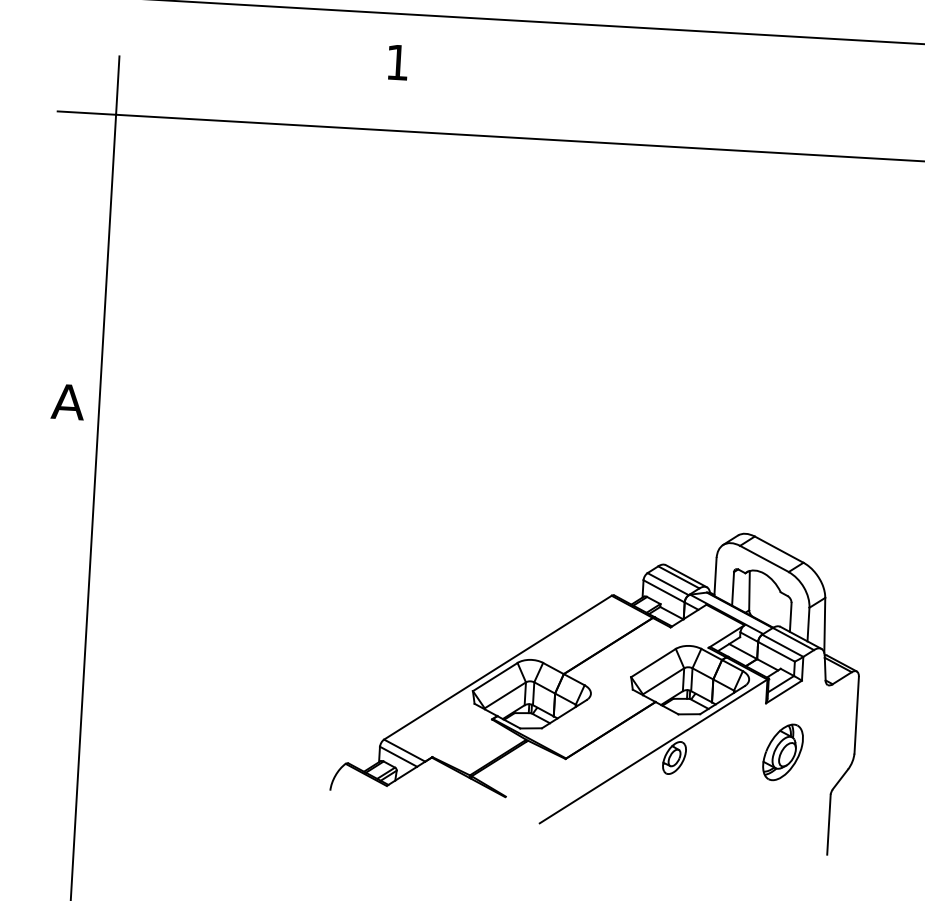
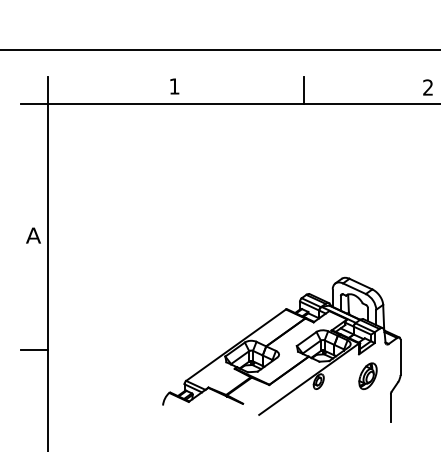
text: (397, 62) -> (174, 86), moved
line: (679, 118) -> (304, 90), added
line: (55, 651) -> (34, 349), added

